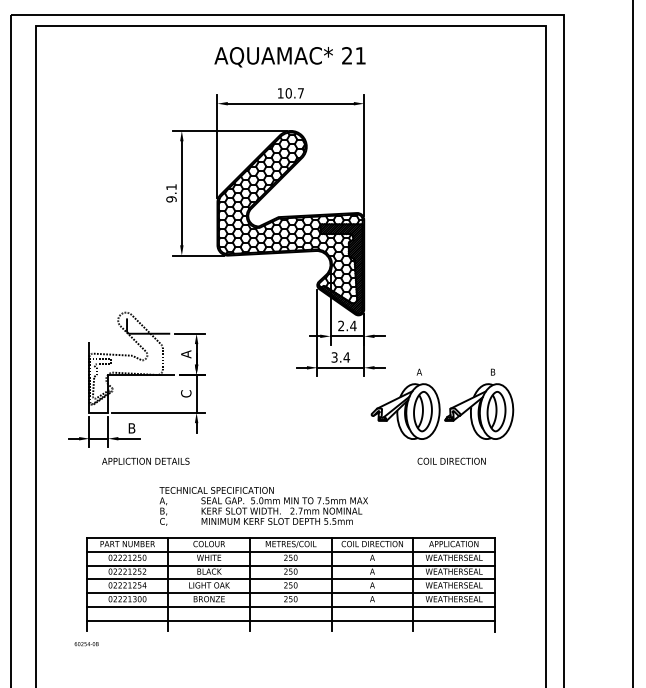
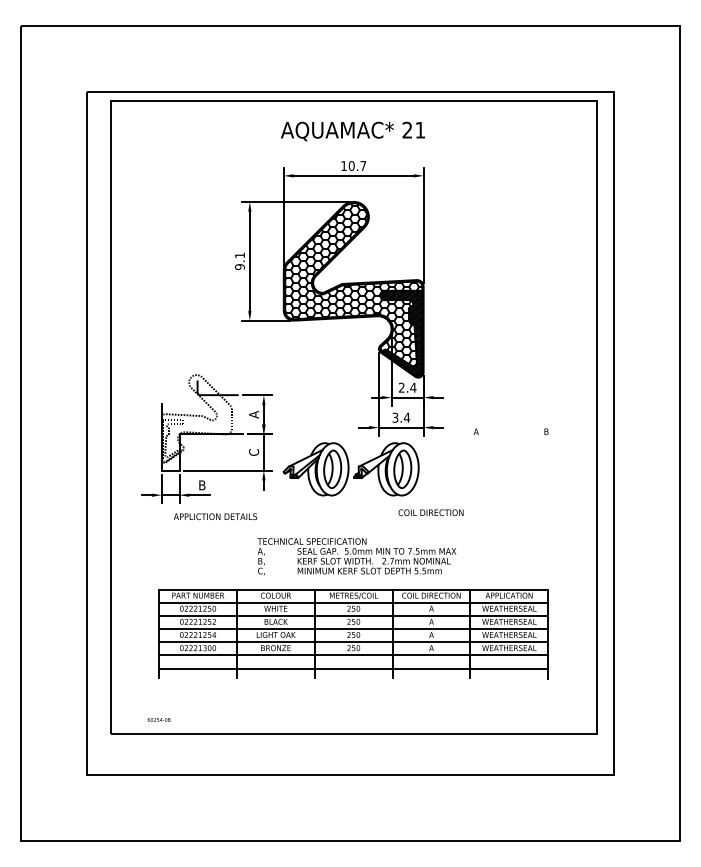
part: (441, 411) -> (350, 469), moved
text: (451, 461) -> (430, 512), moved
text: (263, 506) -> (356, 556), moved
text: (86, 643) -> (158, 719), moved

